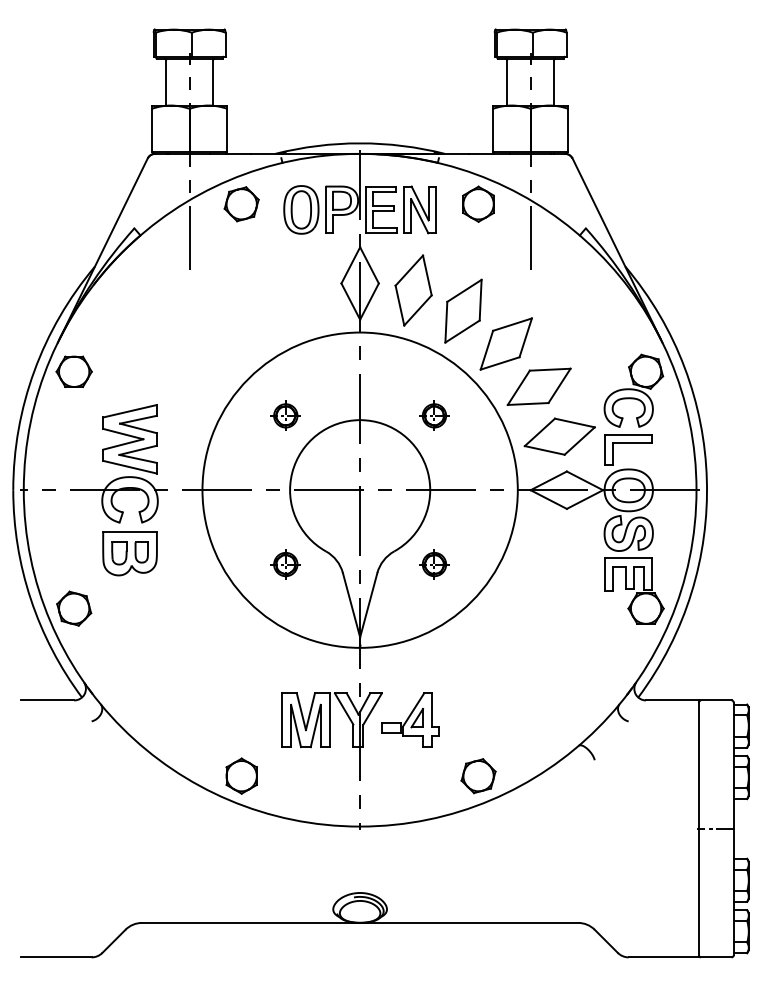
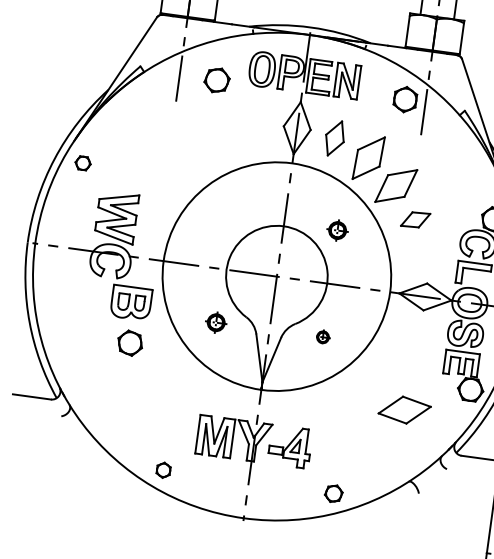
part: (478, 203) -> (405, 99), moved
part: (241, 204) -> (216, 80), moved
part: (413, 290) -> (334, 138), size x0.7
part: (73, 371) -> (82, 163), size x0.6
part: (538, 386) -> (415, 219), size x0.6
part: (285, 415) -> (230, 215), removed
part: (559, 436) -> (404, 409), moved
part: (129, 553) -> (130, 302), moved
part: (434, 564) -> (323, 337), size x0.7
part: (74, 608) -> (130, 343), moved
part: (241, 775) -> (163, 469), size x0.6
part: (478, 776) -> (333, 493), size x0.7

